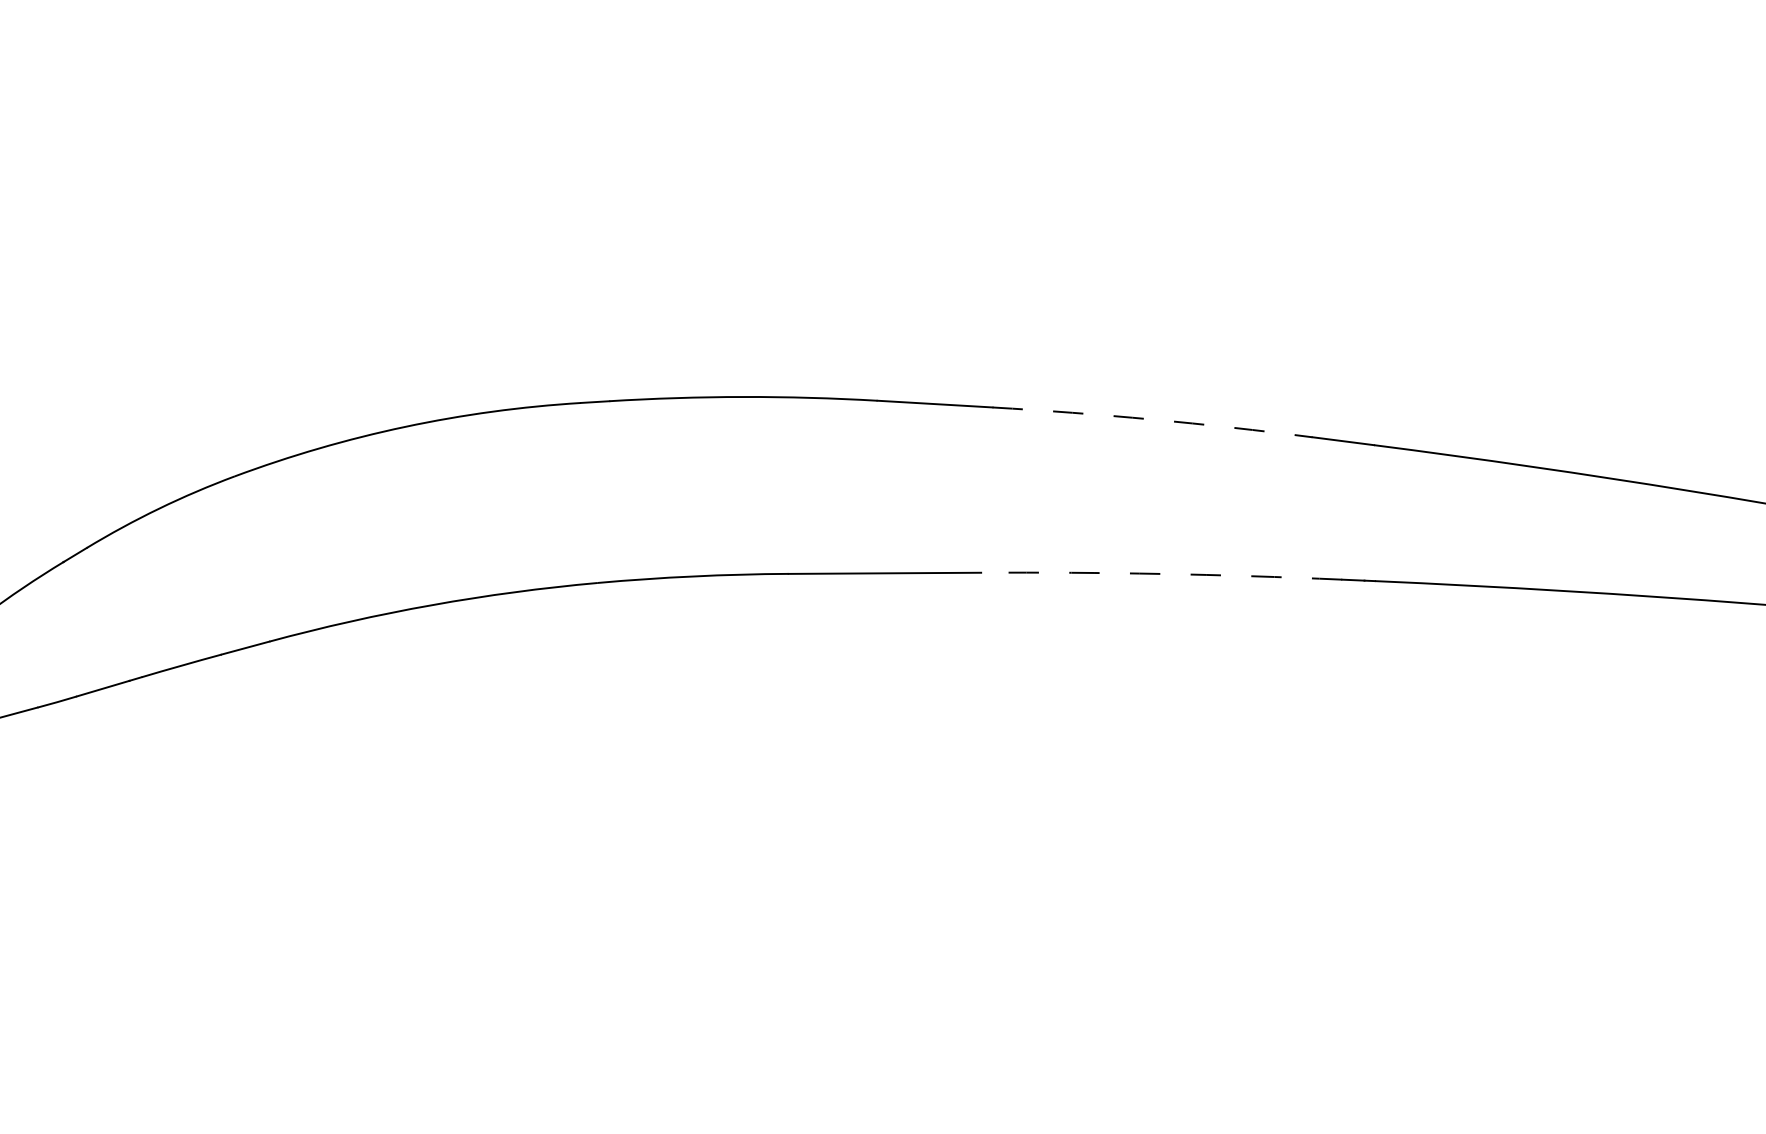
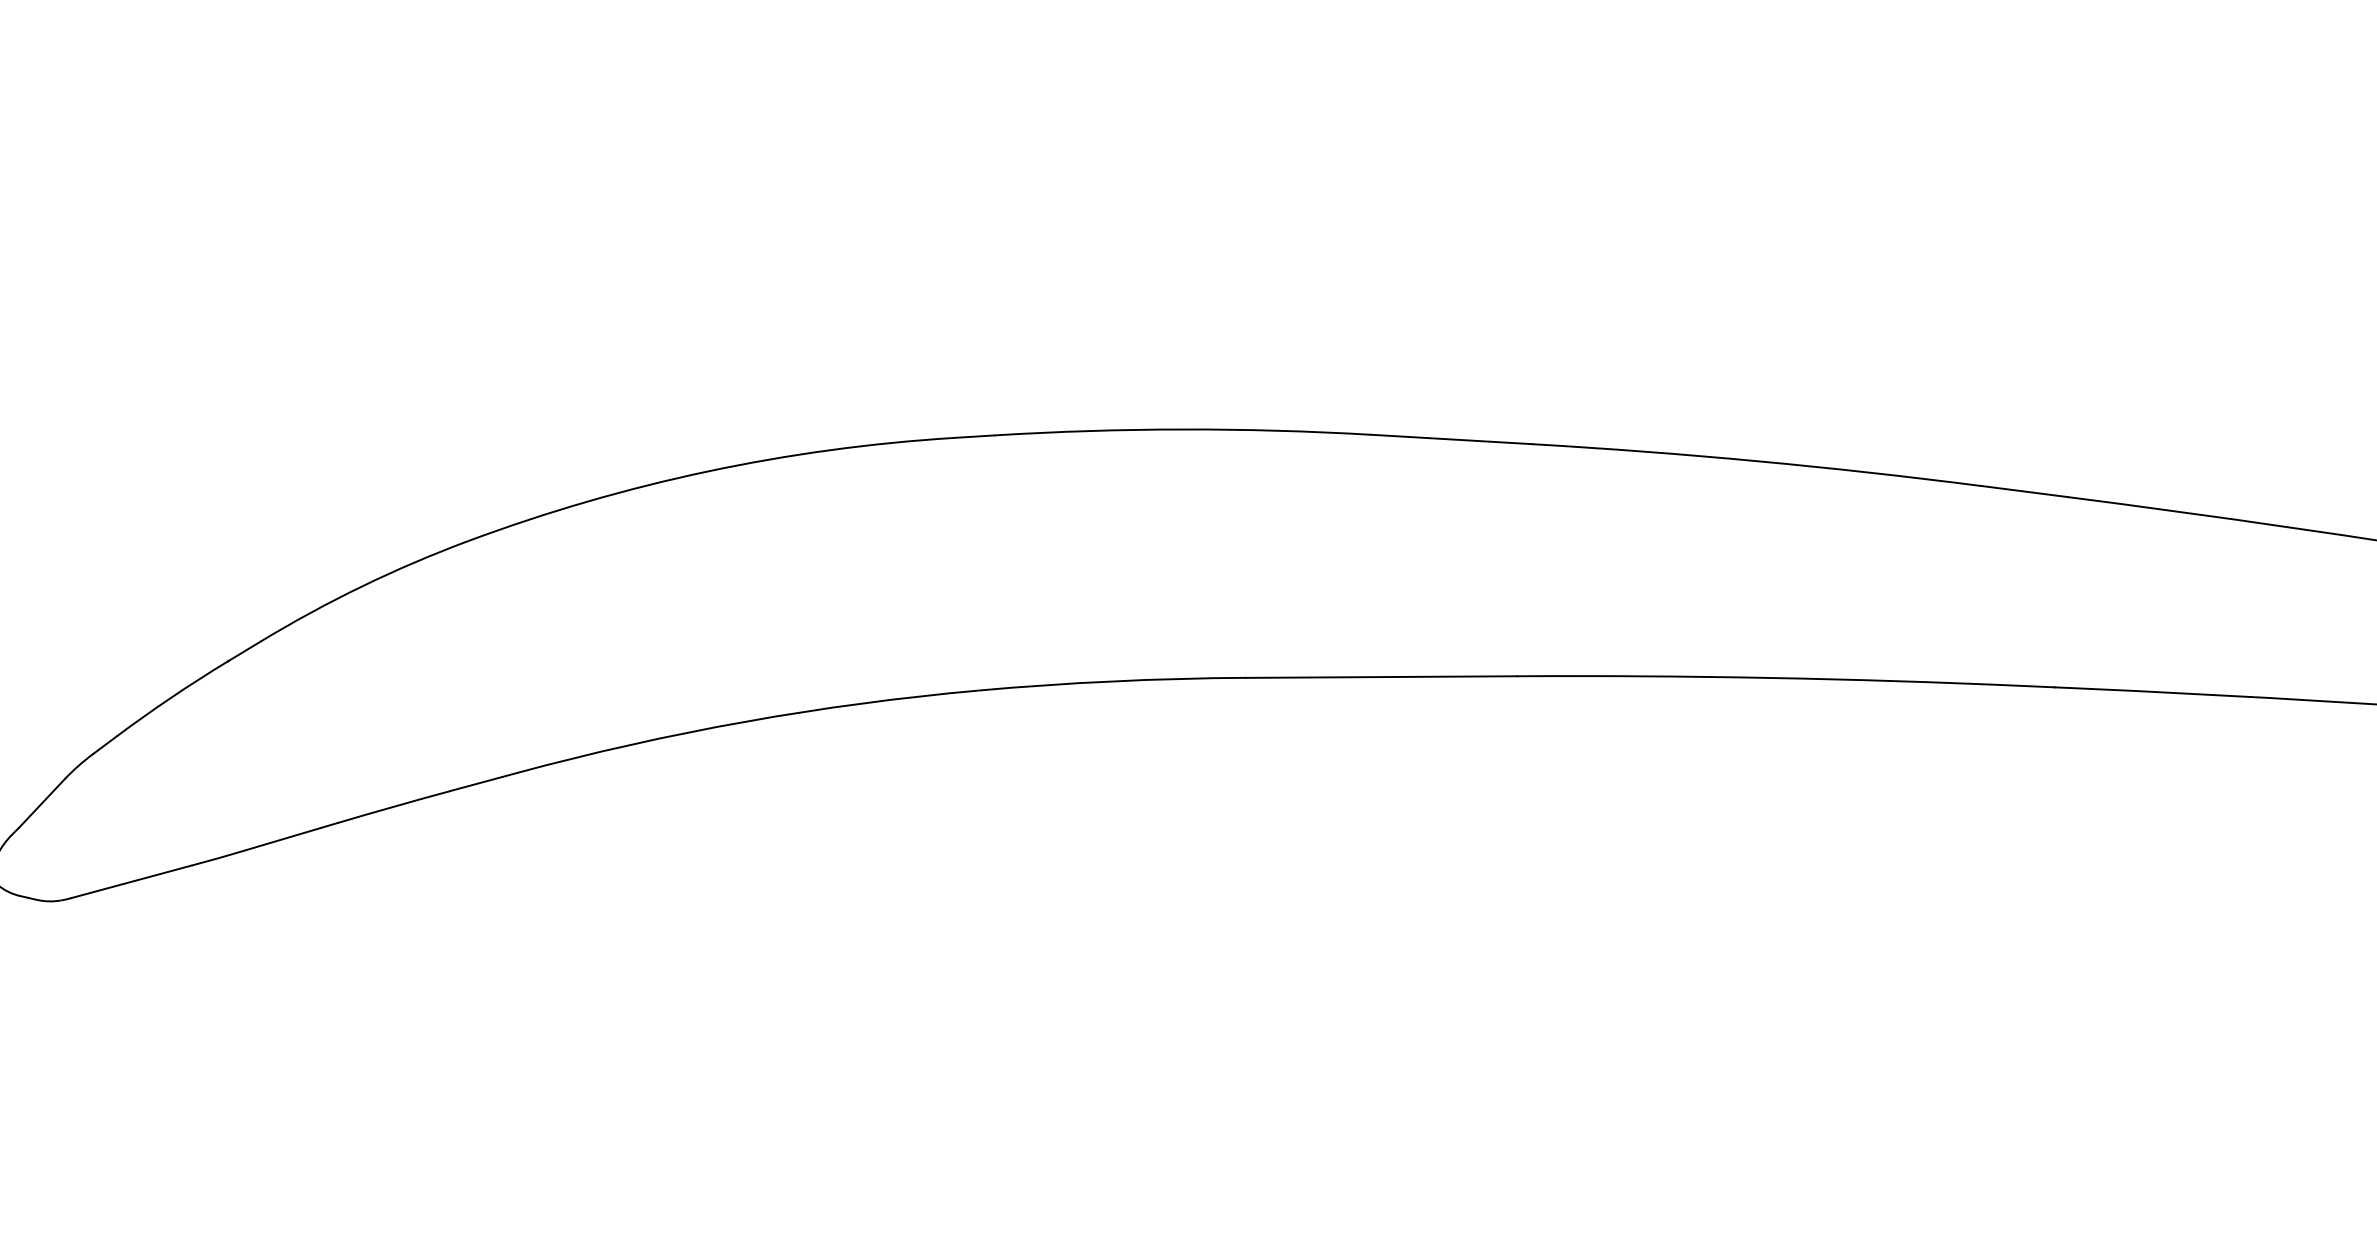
arc: (1152, 419) -> (1757, 461), dashed -> solid
arc: (1161, 573) -> (1769, 677), dashed -> solid

